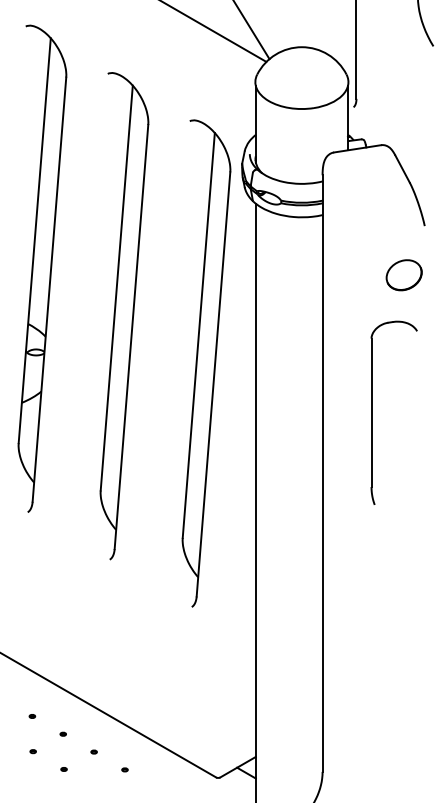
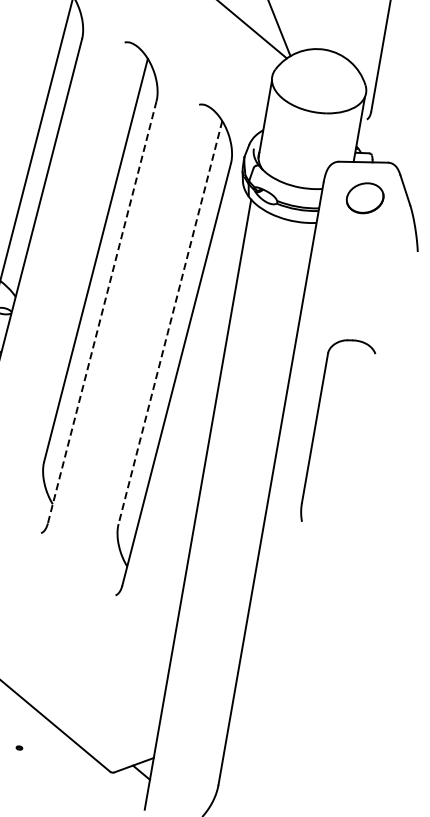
part: (403, 275) -> (364, 198), moved
line: (198, 335) -> (170, 322), solid -> dashed
line: (131, 337) -> (102, 312), solid -> dashed
part: (372, 412) -> (316, 428), moved

